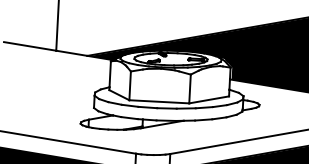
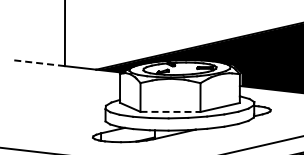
line: (29, 46) -> (38, 63), solid -> dashed
line: (159, 101) -> (170, 111), solid -> dashed

